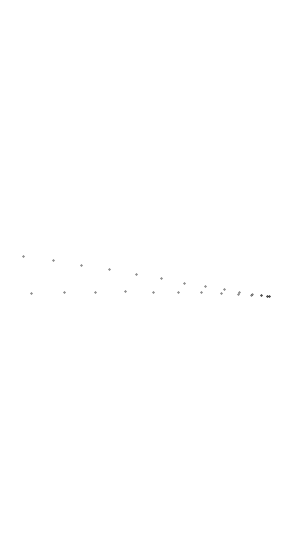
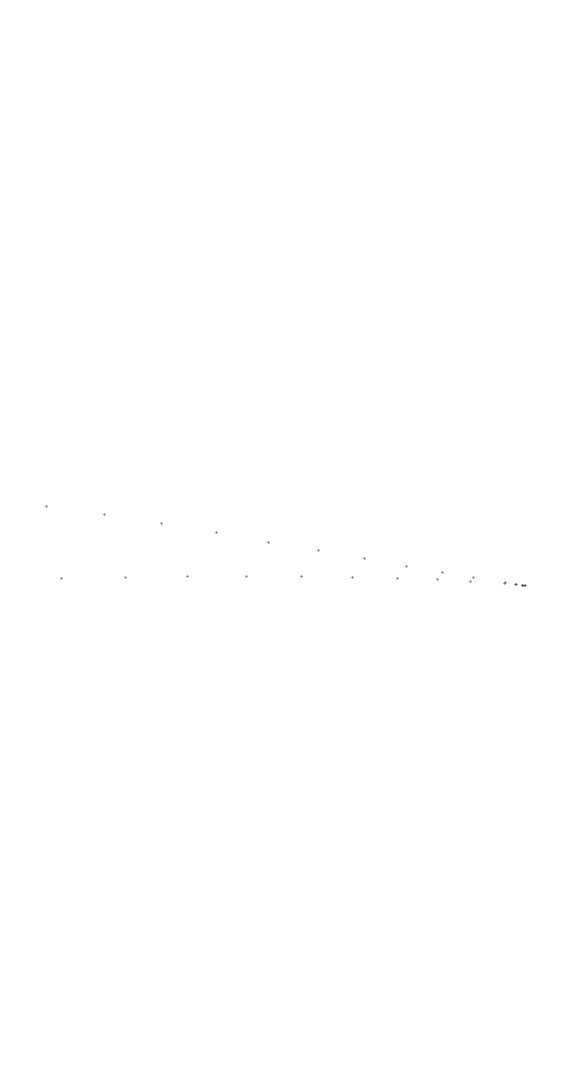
part: (260, 295) -> (514, 583), size x0.6

